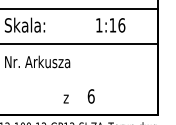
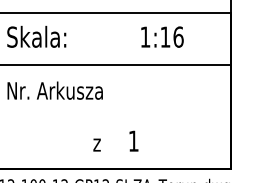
text: (90, 96) -> (132, 141), 6 -> 1

